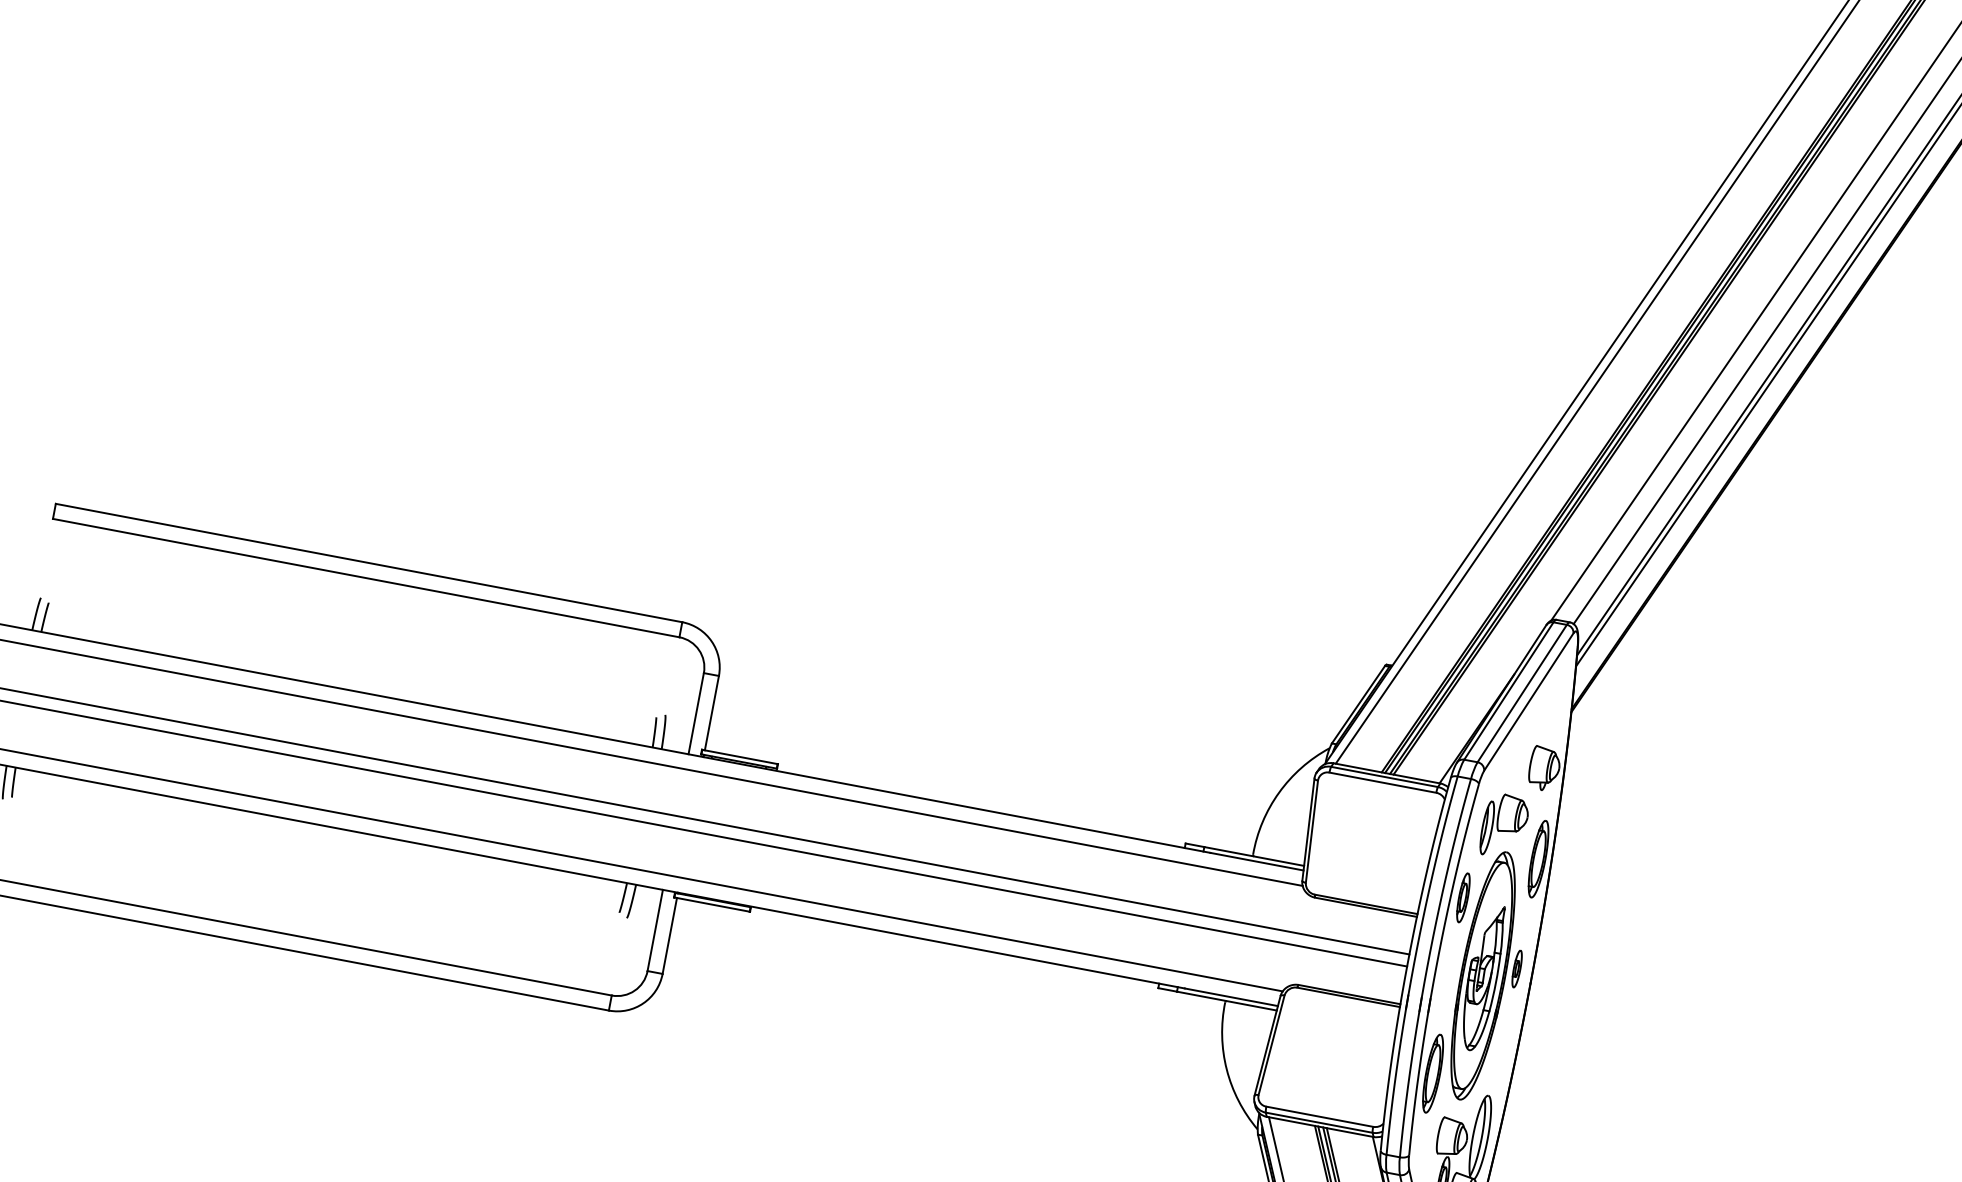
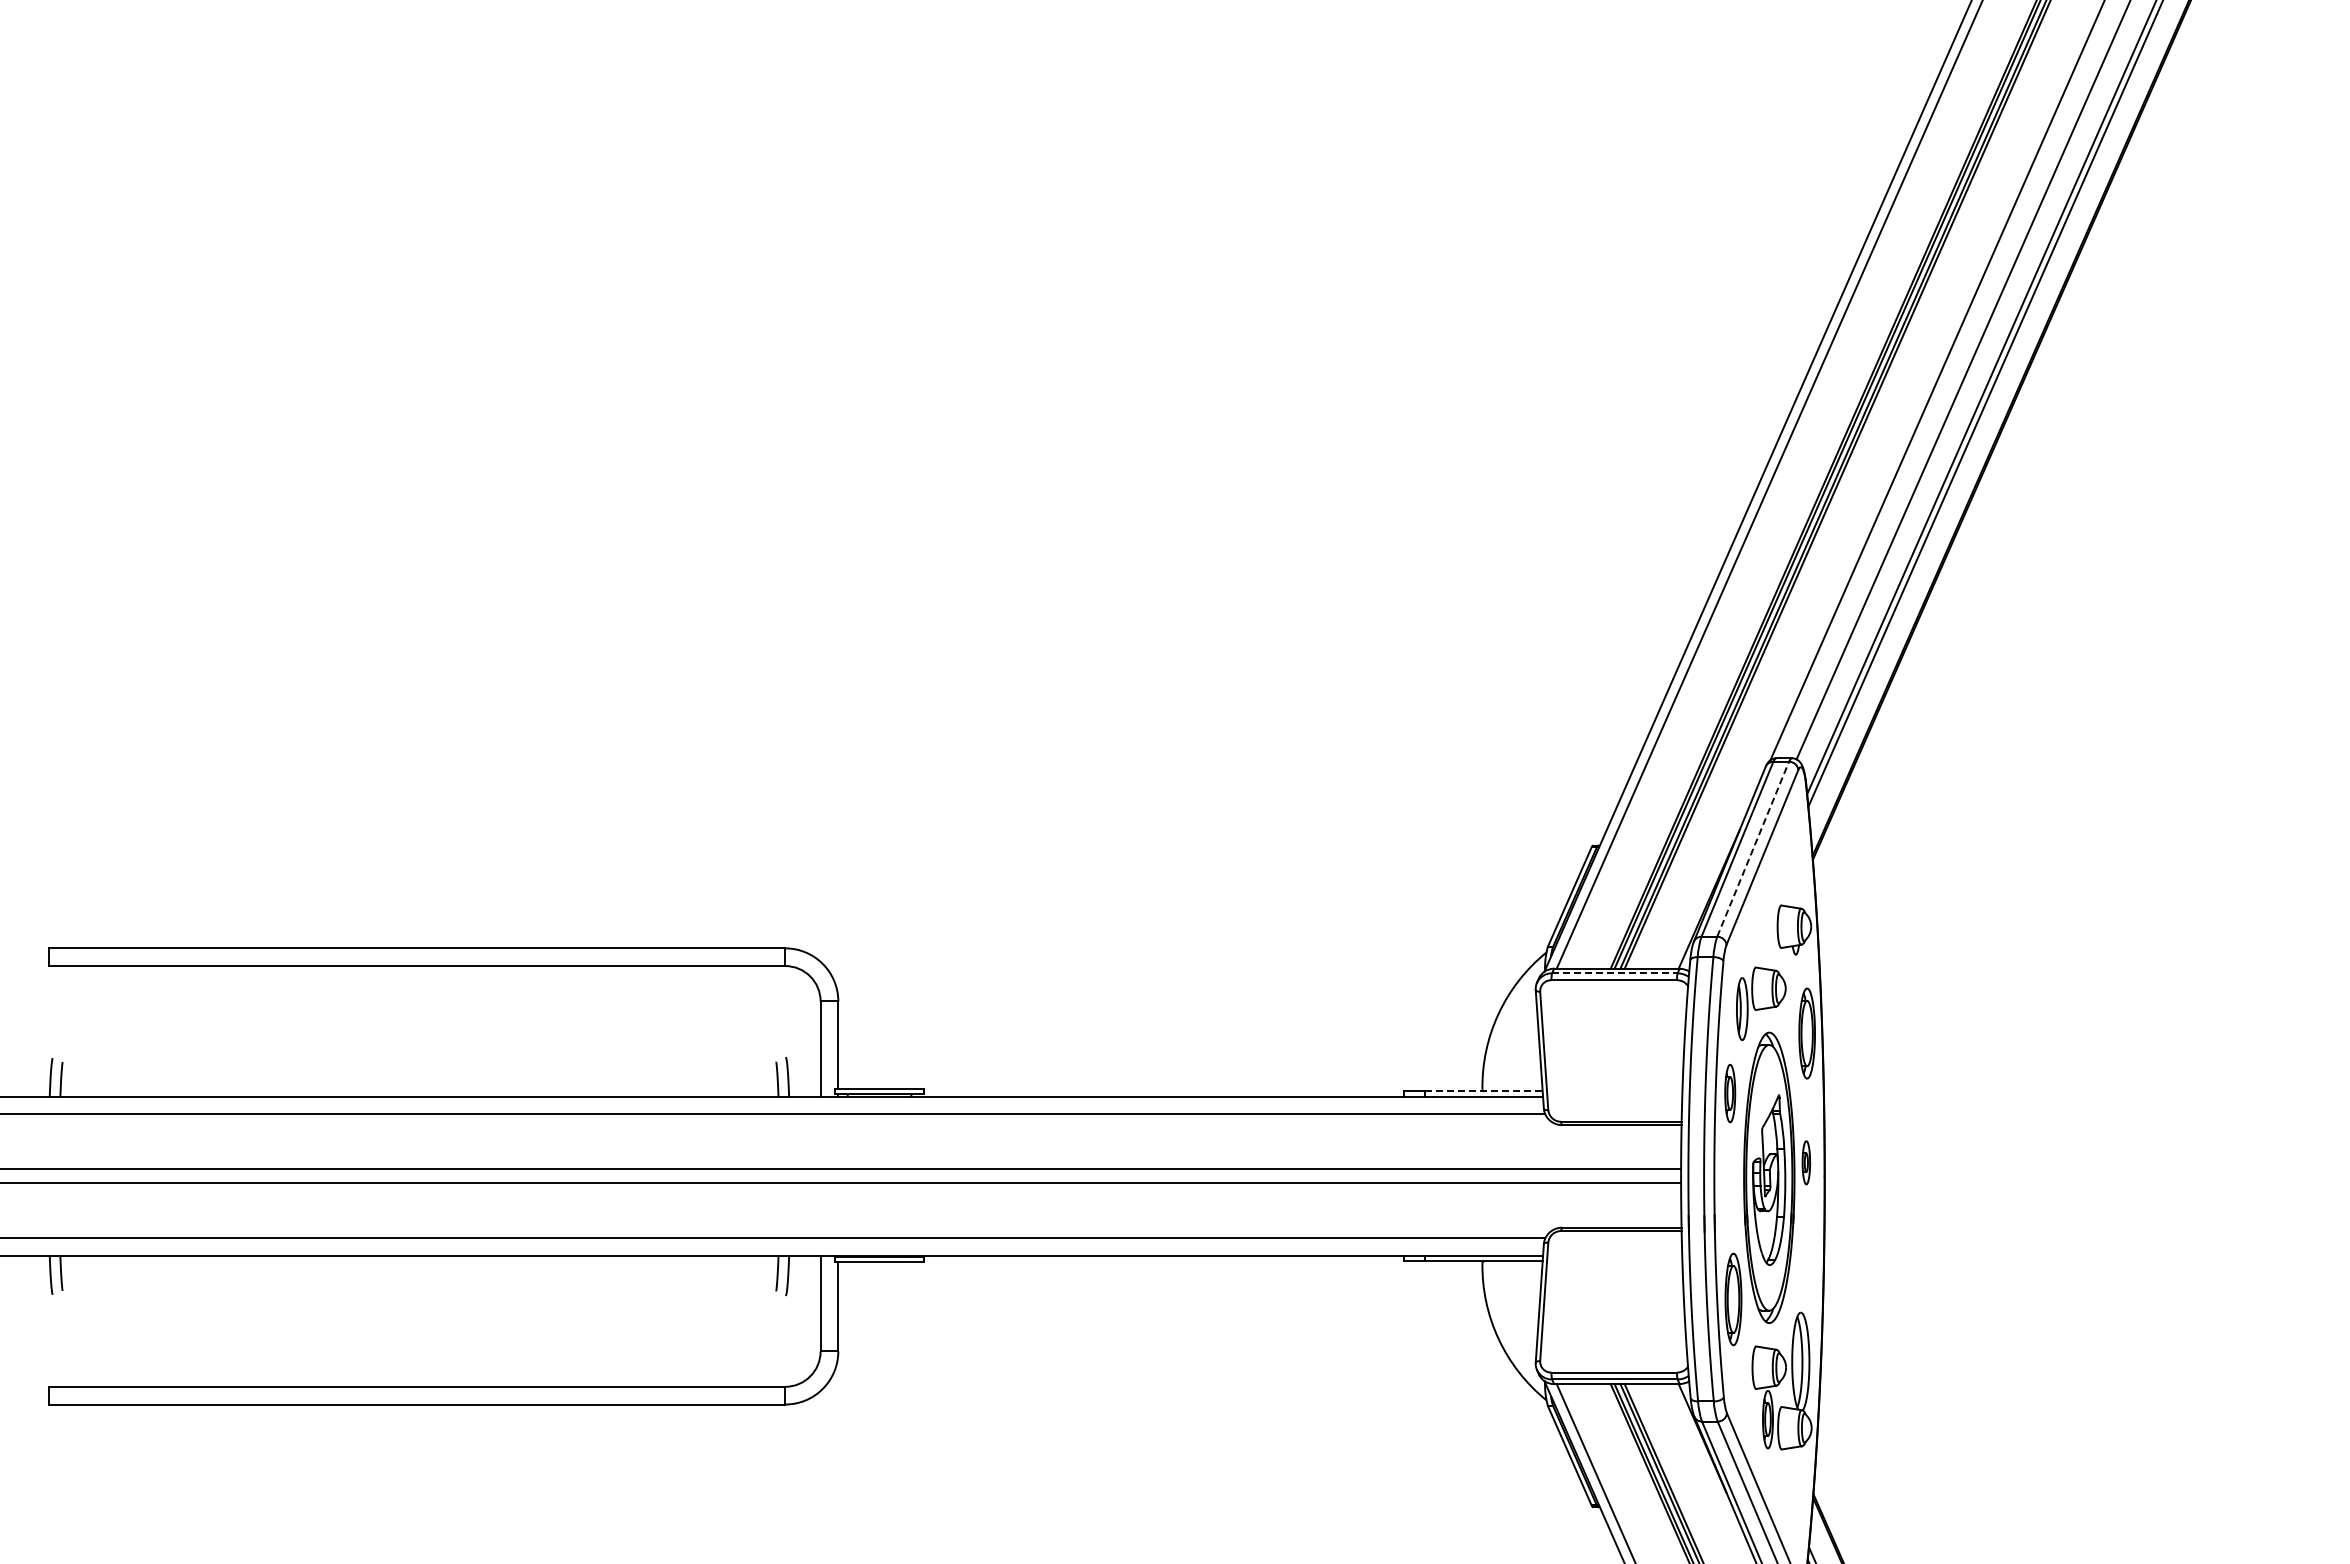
line: (1522, 693) -> (1753, 849), solid -> dashed
line: (1384, 777) -> (1614, 973), solid -> dashed
line: (1254, 856) -> (1484, 1091), solid -> dashed

